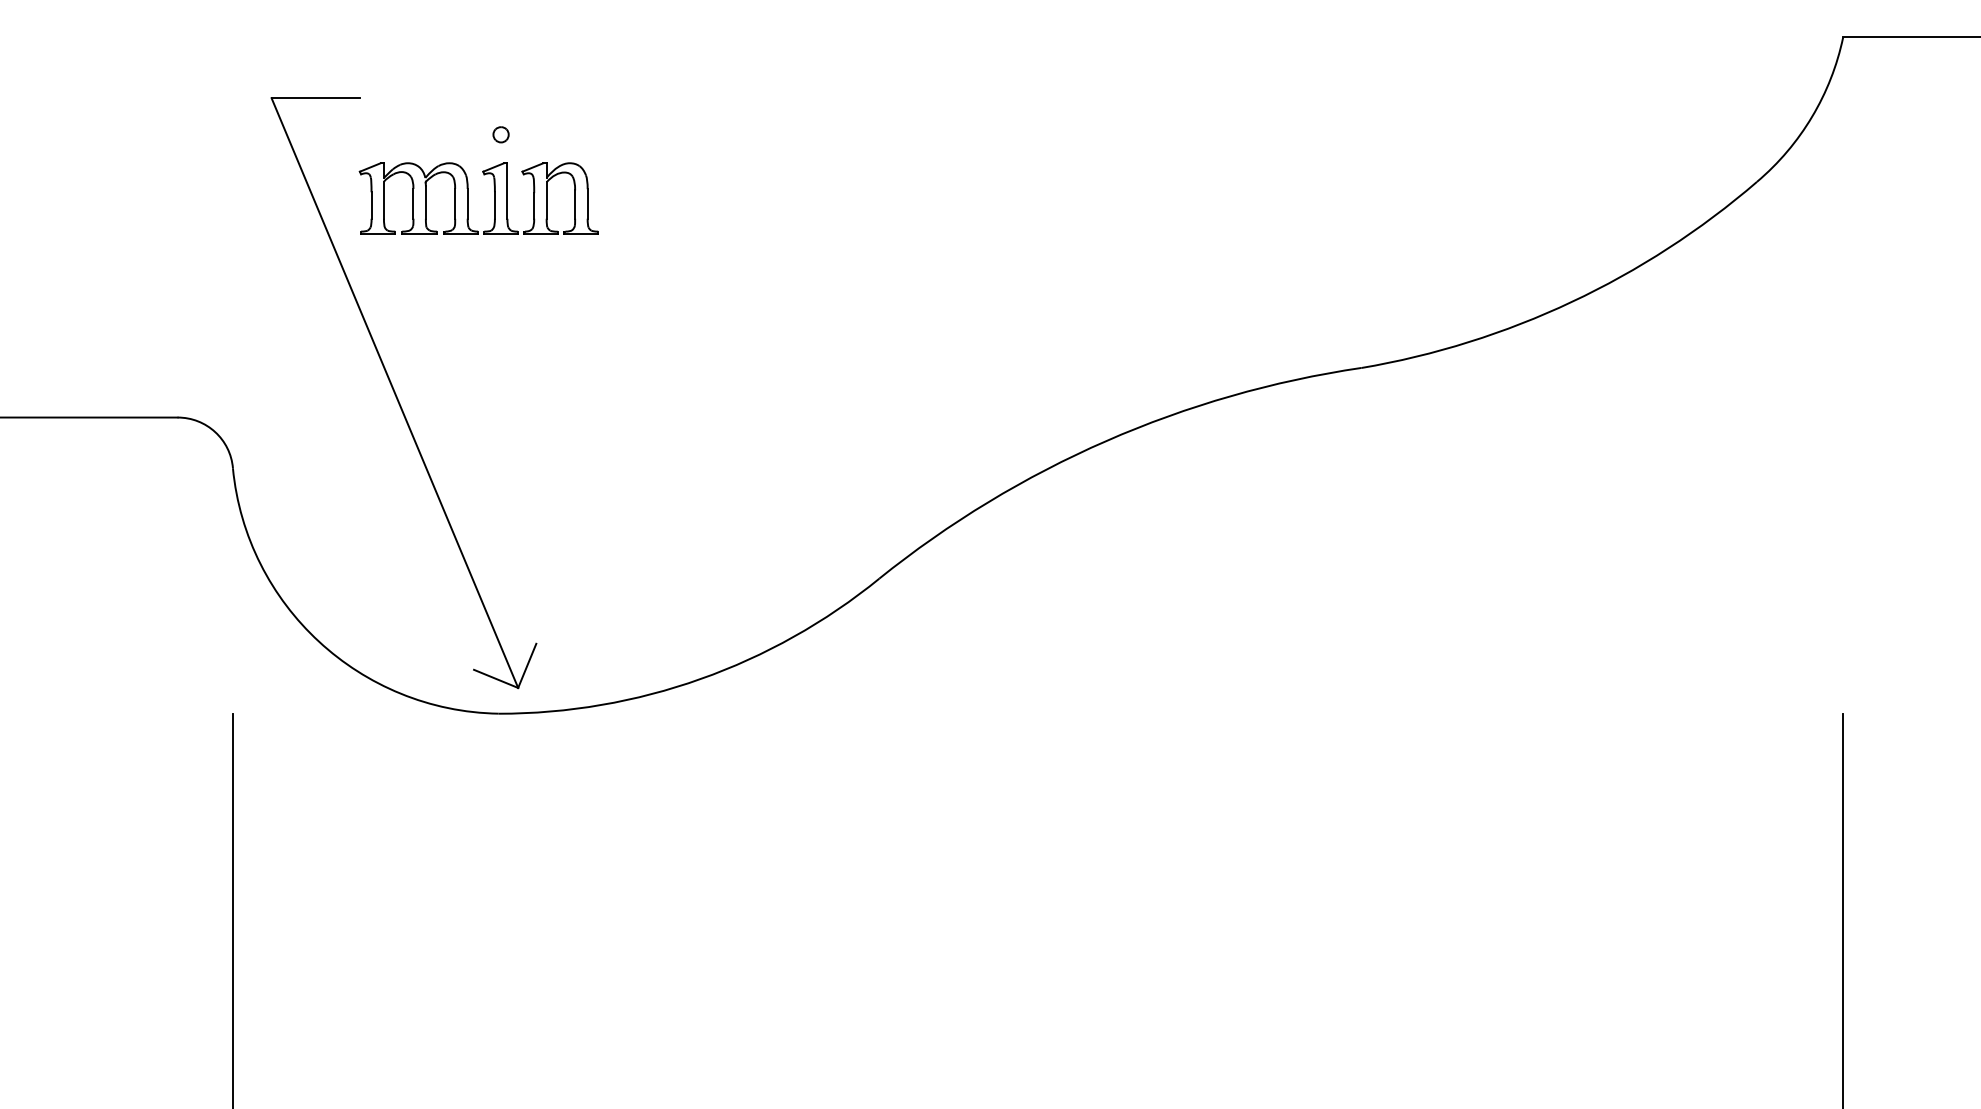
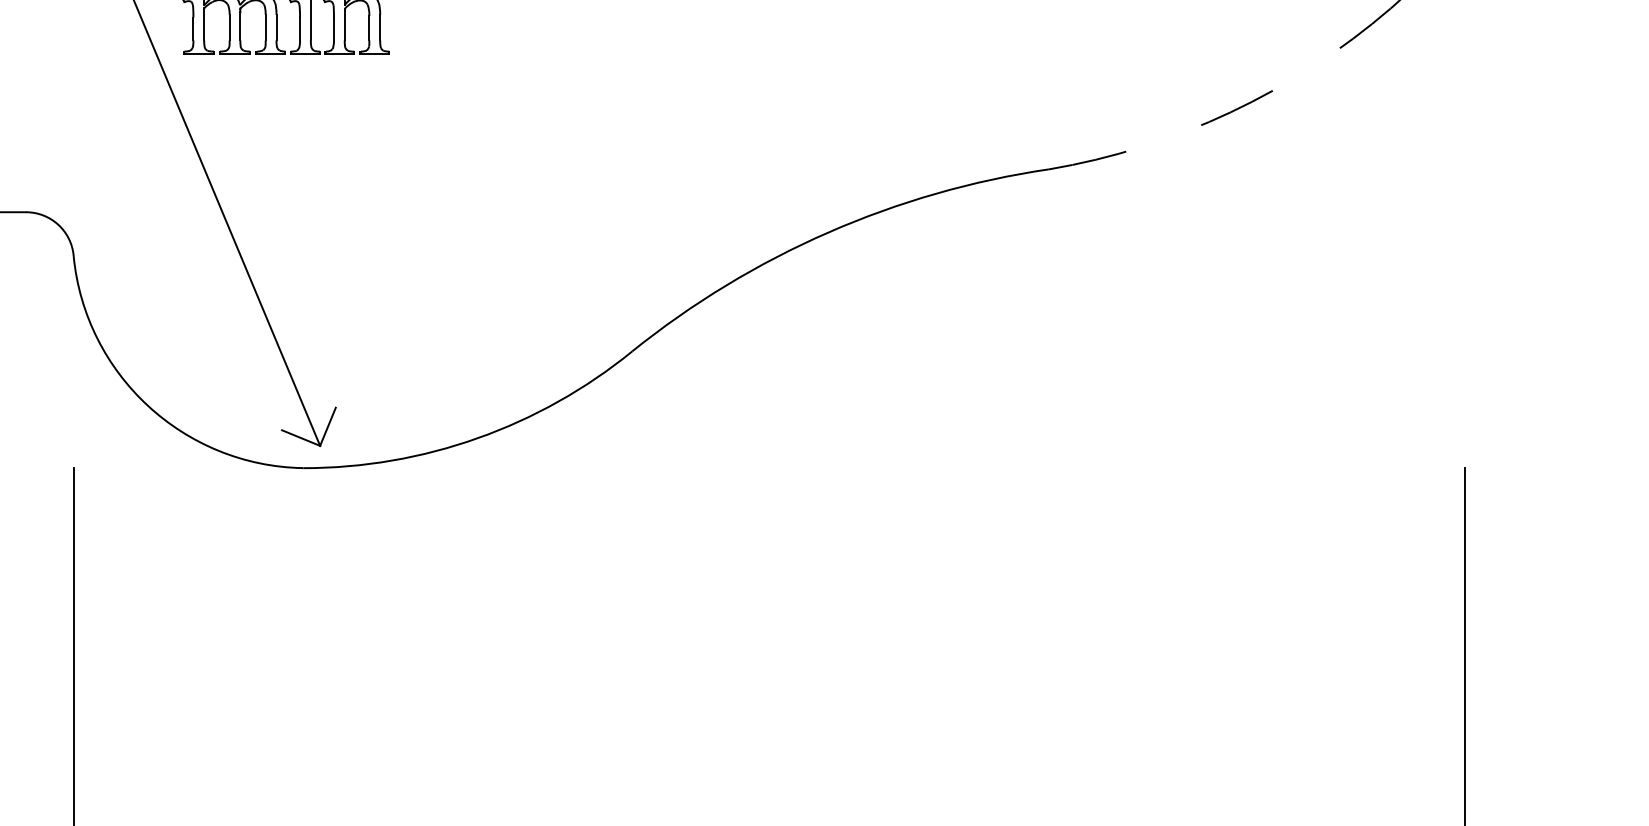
arc: (1571, 301) -> (1230, 111), solid -> dashed

